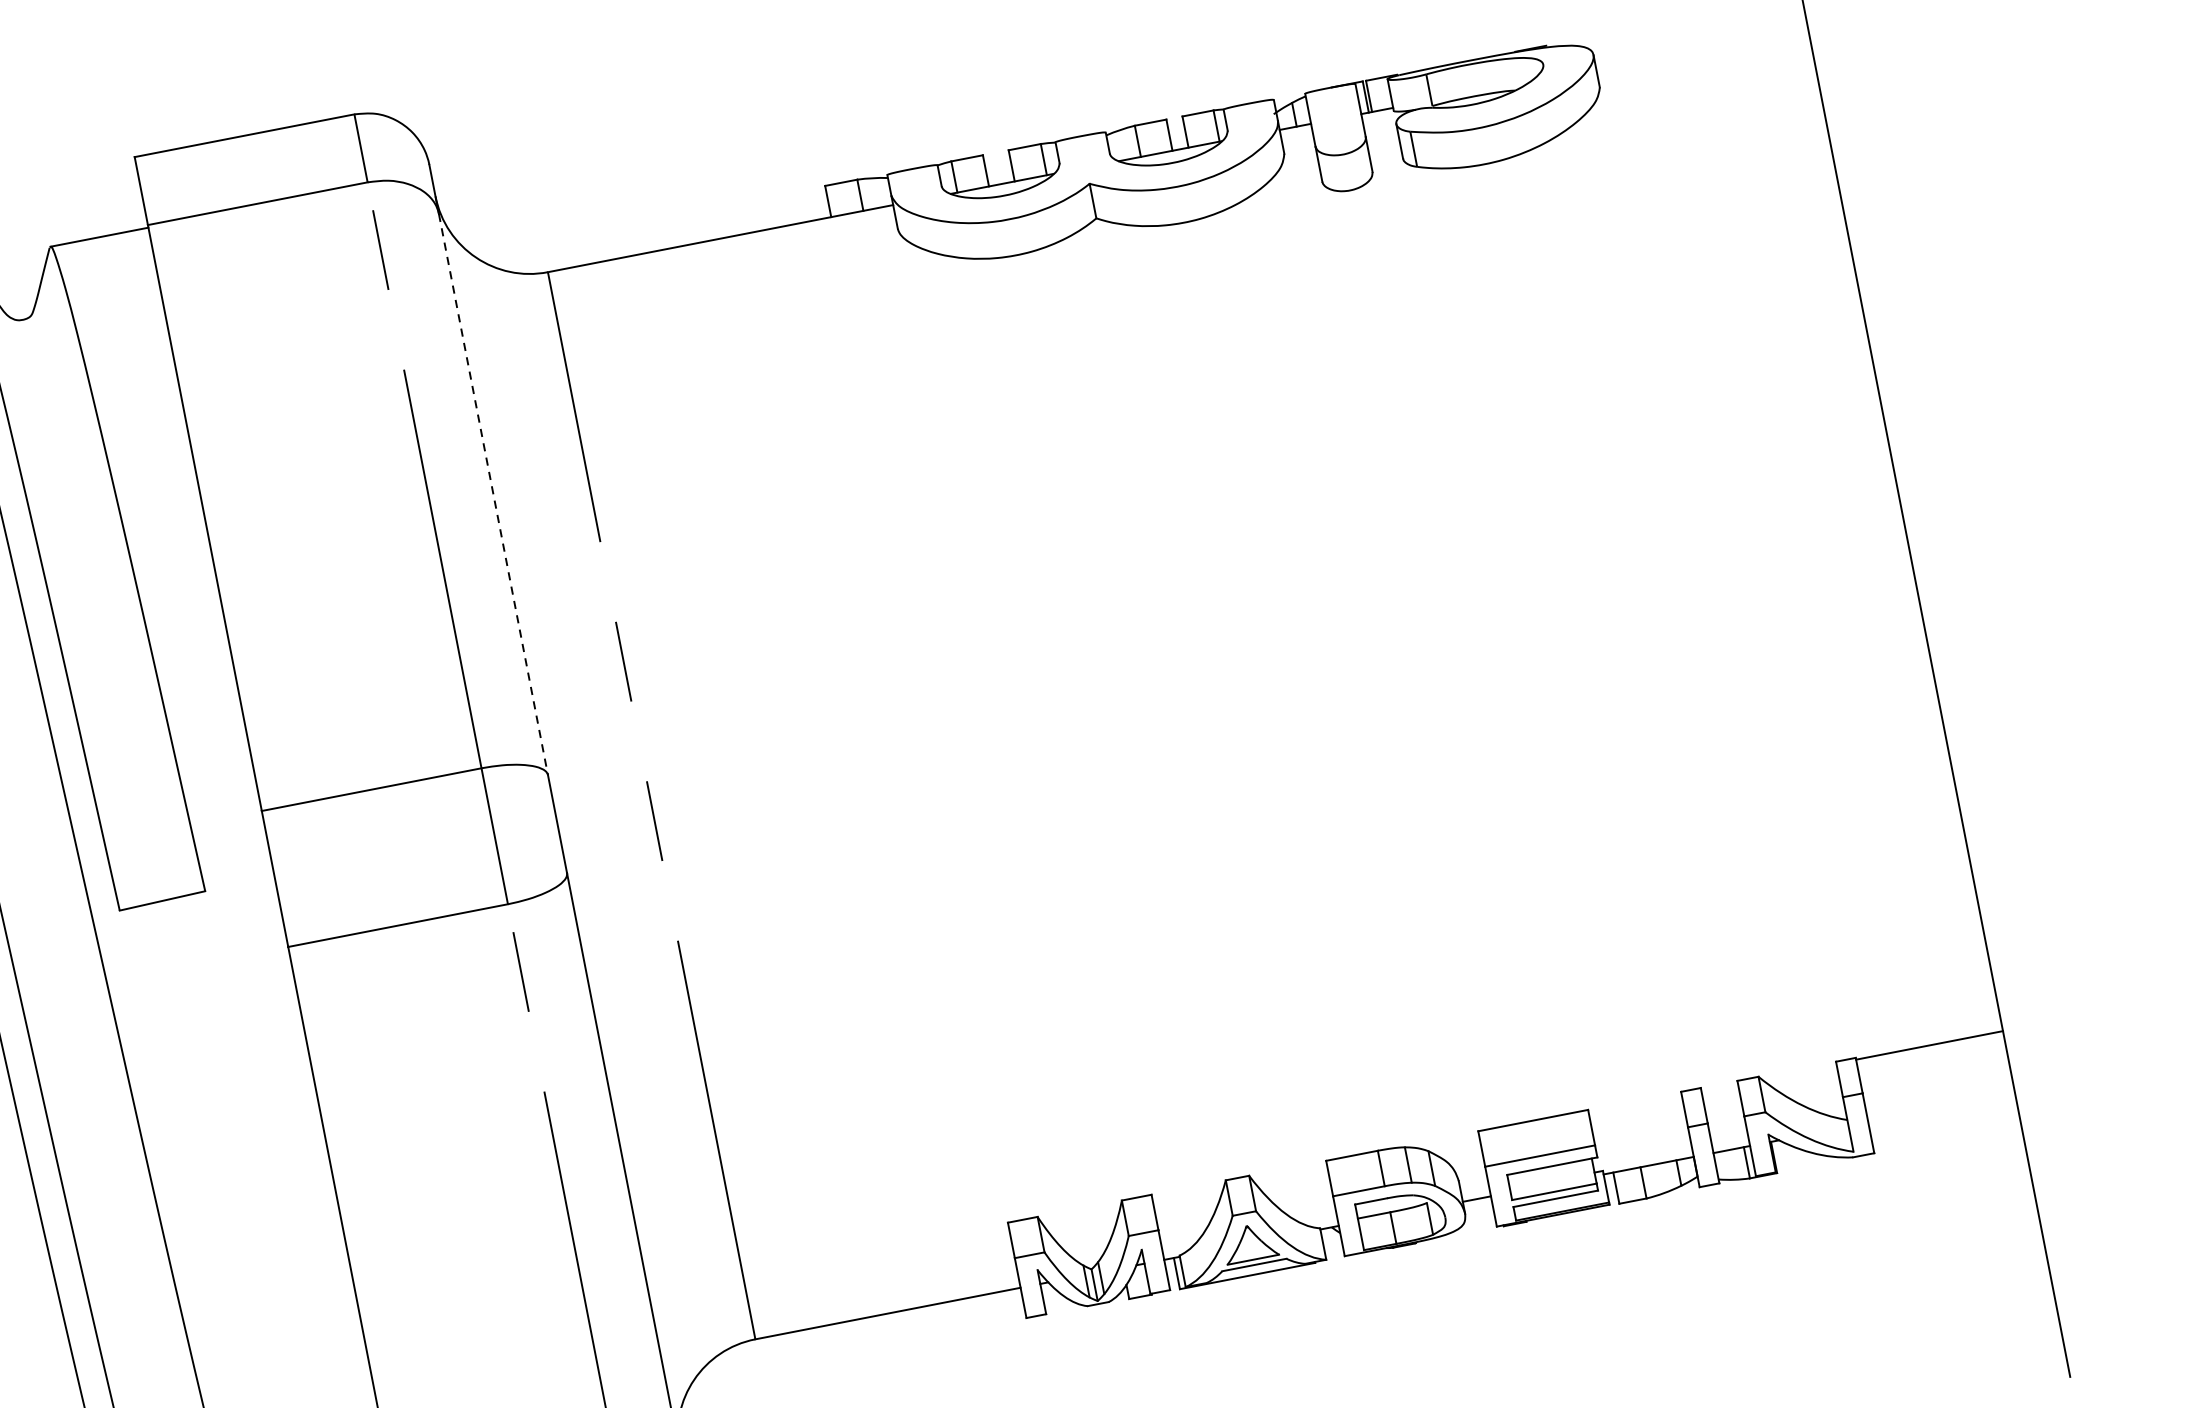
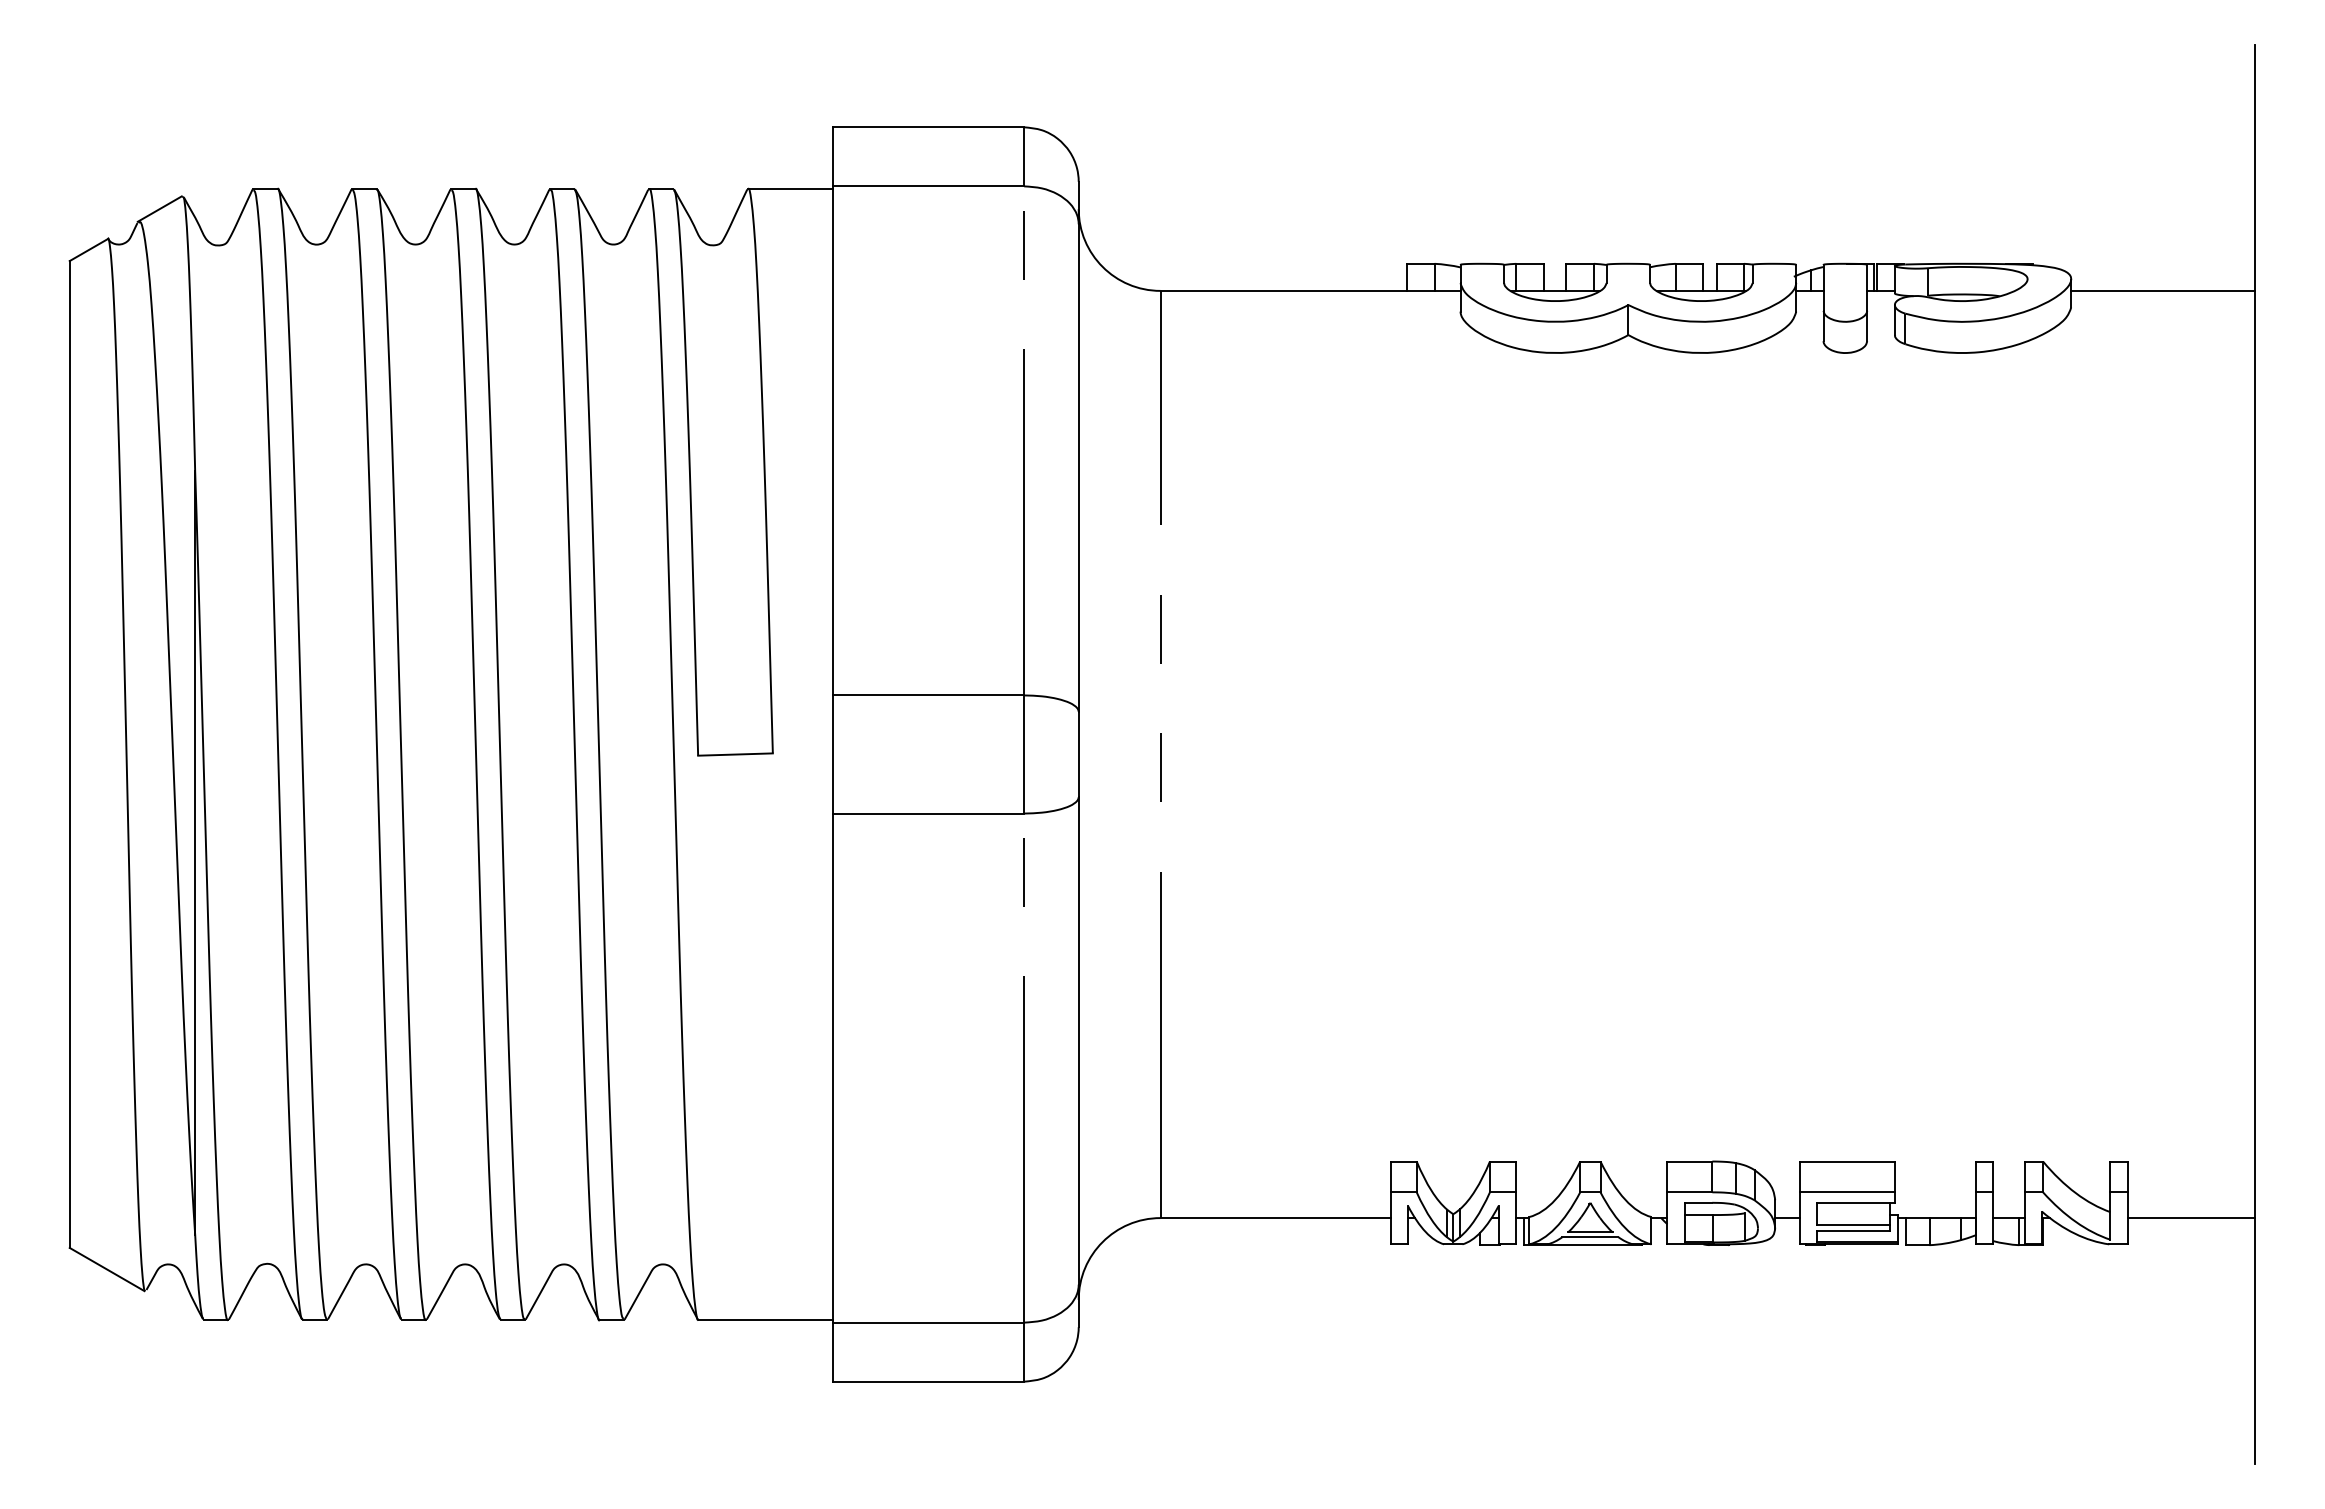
line: (1702, 47) -> (2163, 290), added
line: (493, 494) -> (1078, 468), dashed -> solid
line: (1929, 1045) -> (2191, 1218), moved

